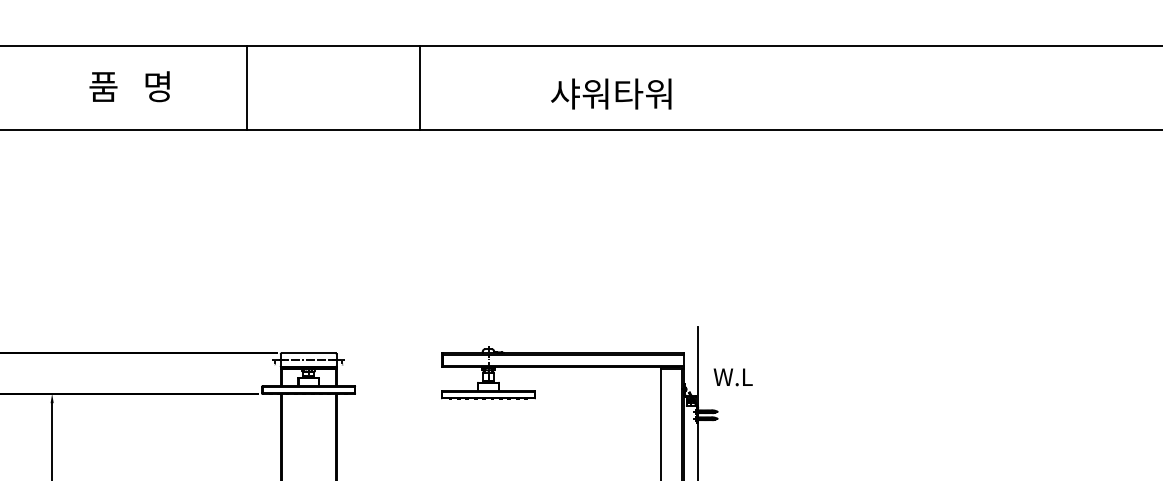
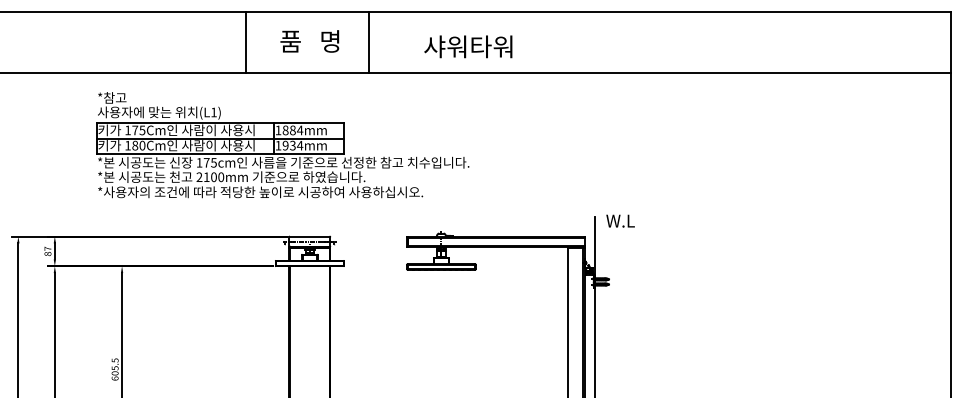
text: (129, 86) -> (309, 41), moved
line: (246, 88) -> (246, 42), moved
line: (420, 88) -> (369, 42), moved
text: (611, 93) -> (468, 46), moved
part: (271, 228) -> (282, 145), added
text: (733, 376) -> (620, 220), moved

